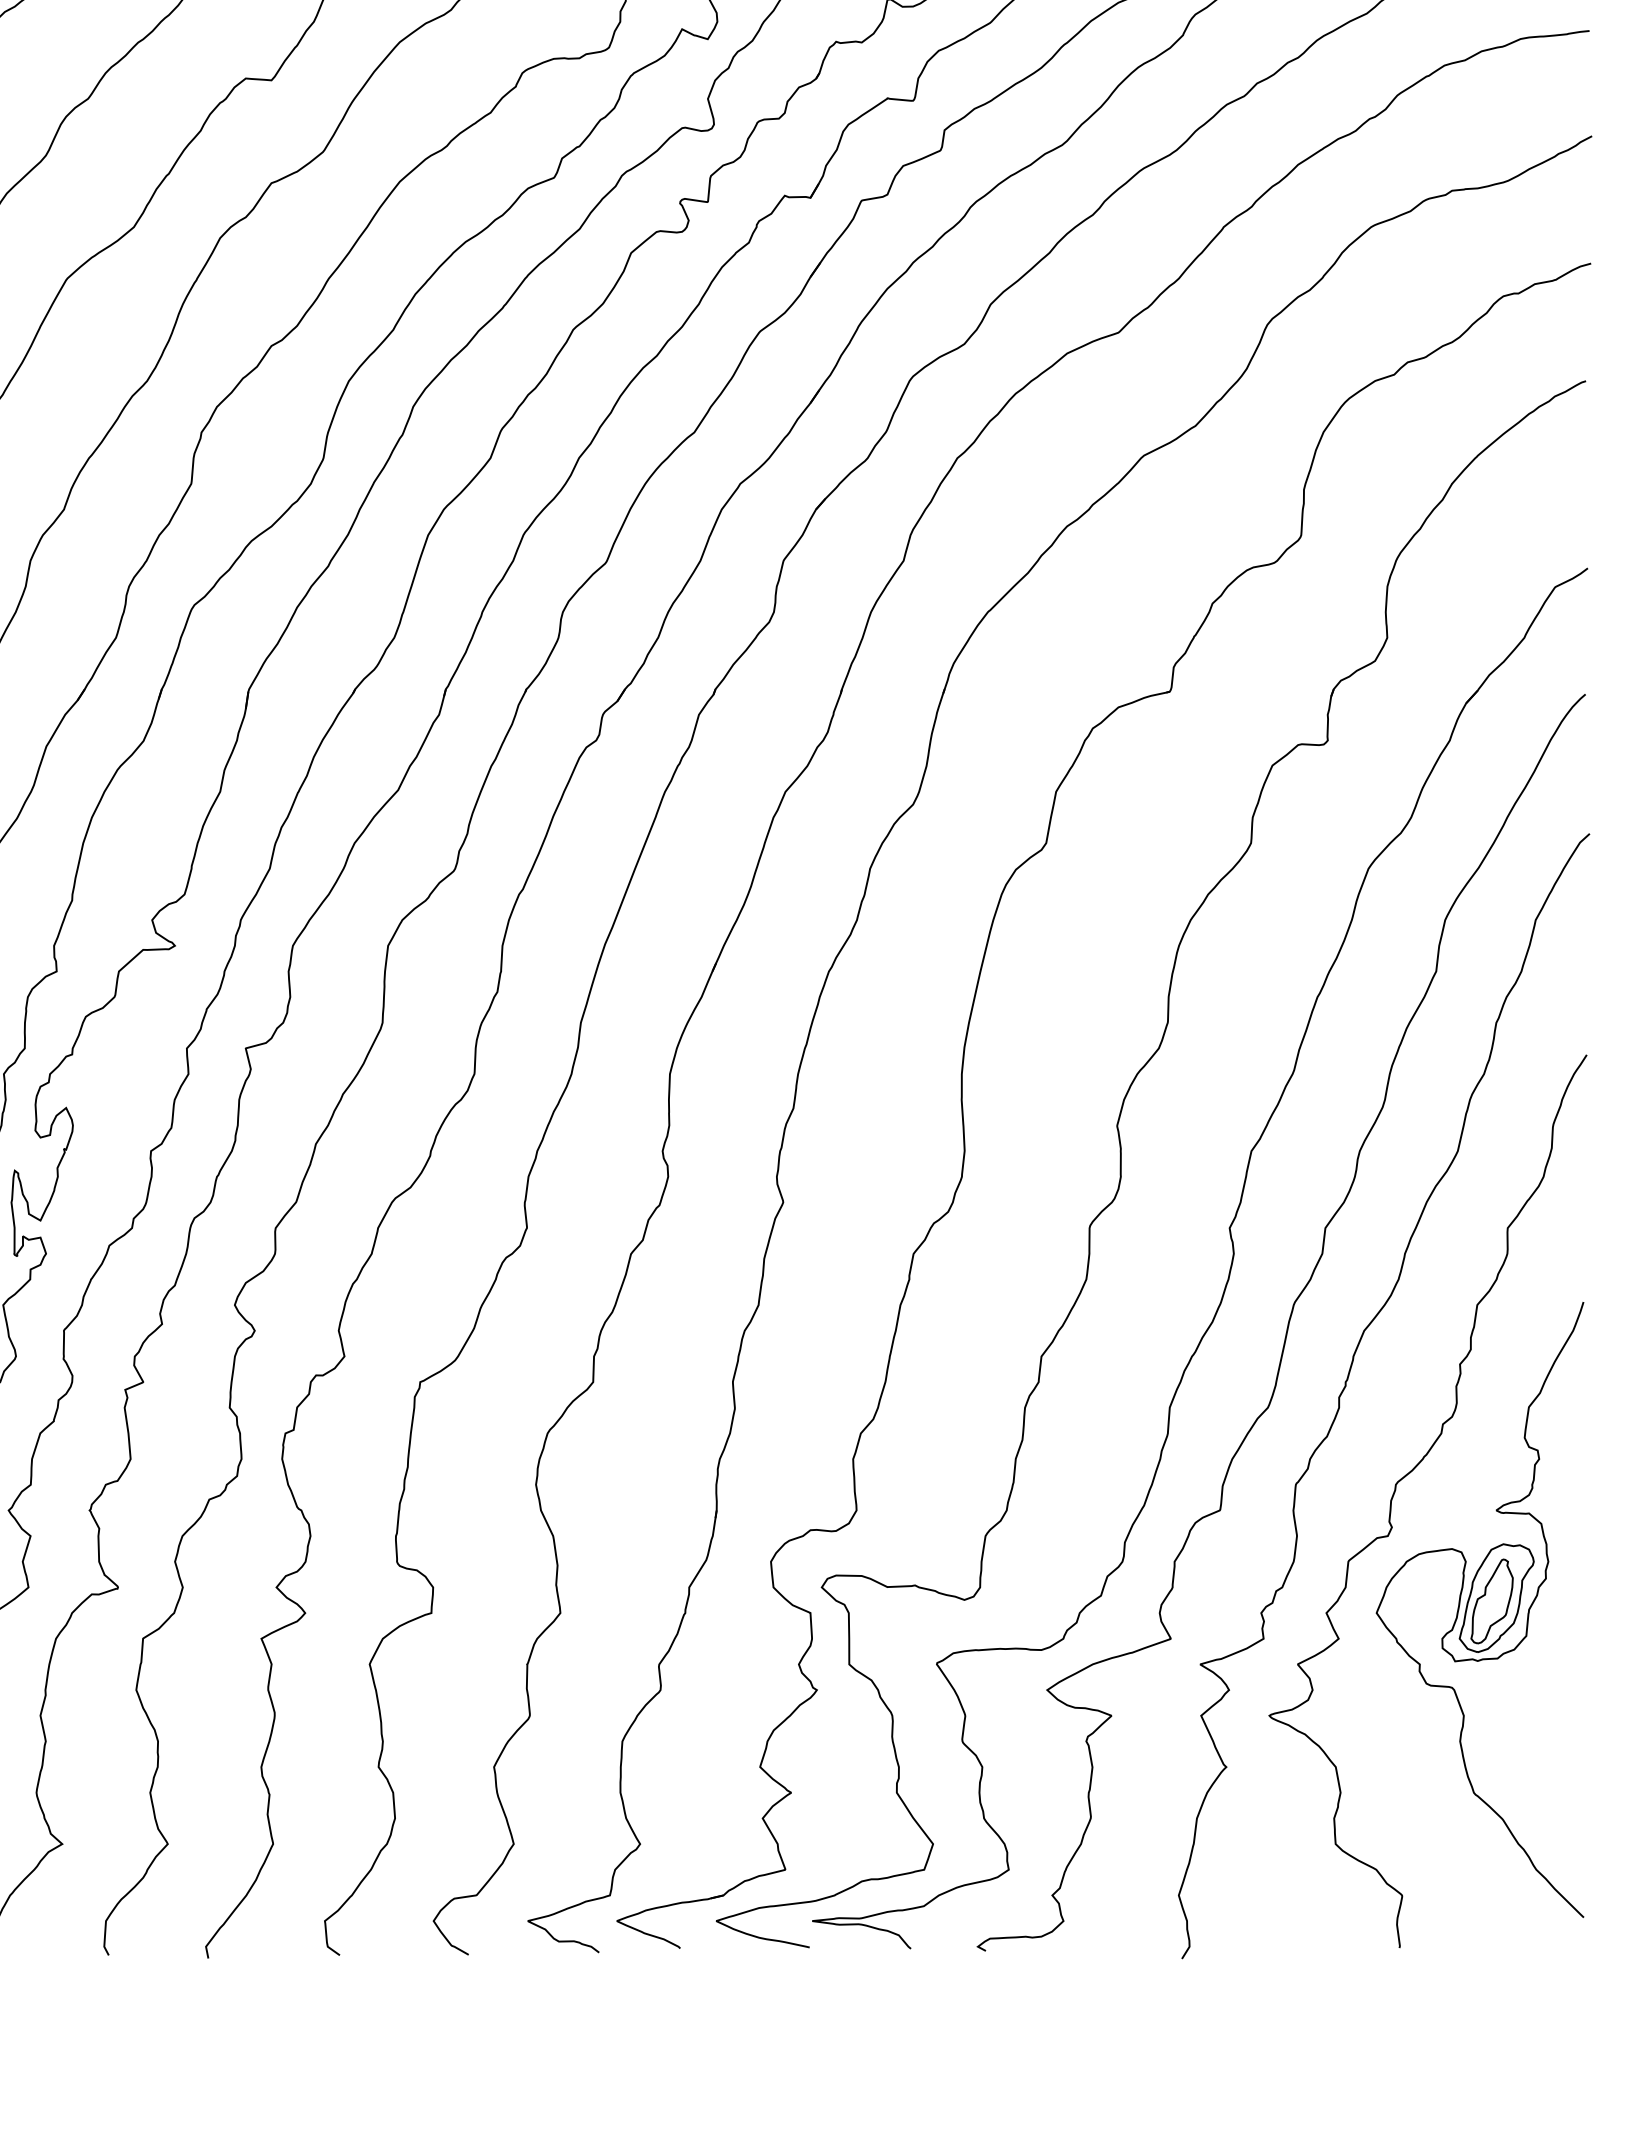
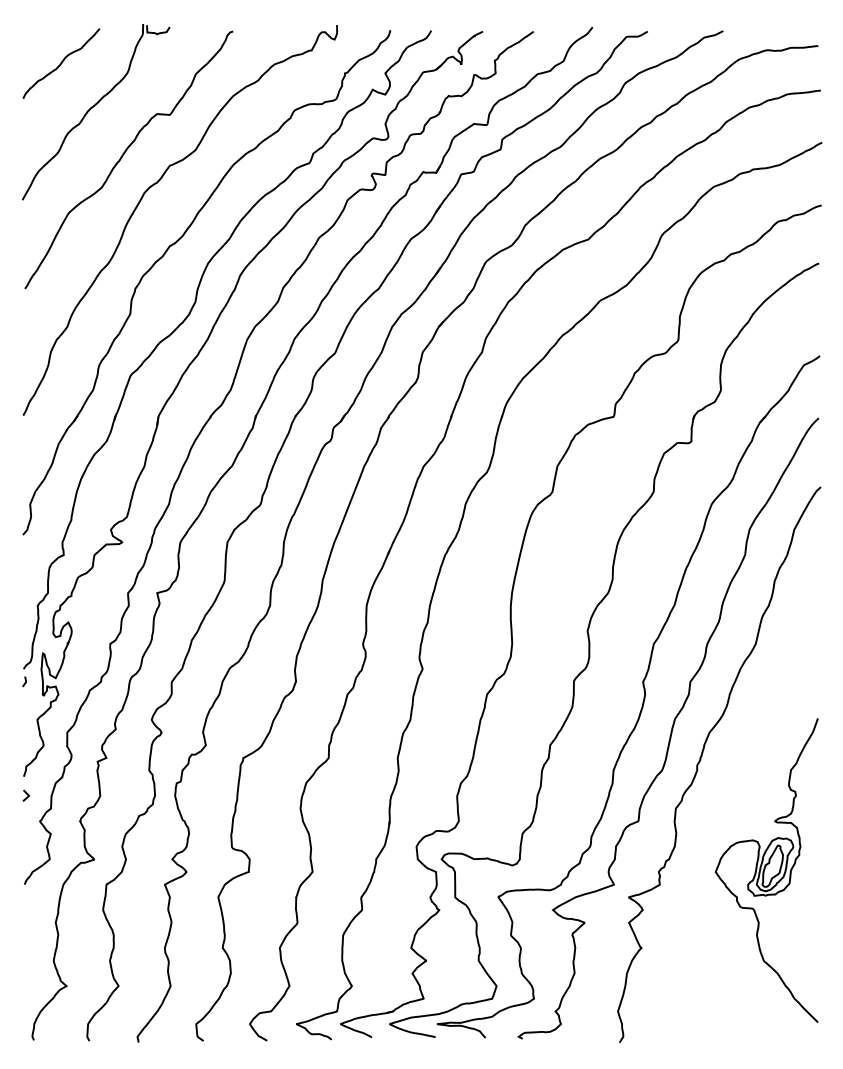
curve: (1406, 1478) -> (730, 805), removed

